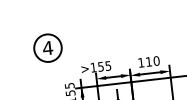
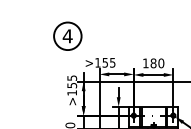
part: (47, 47) -> (67, 35), moved
text: (148, 62) -> (153, 63), 110 -> 180

